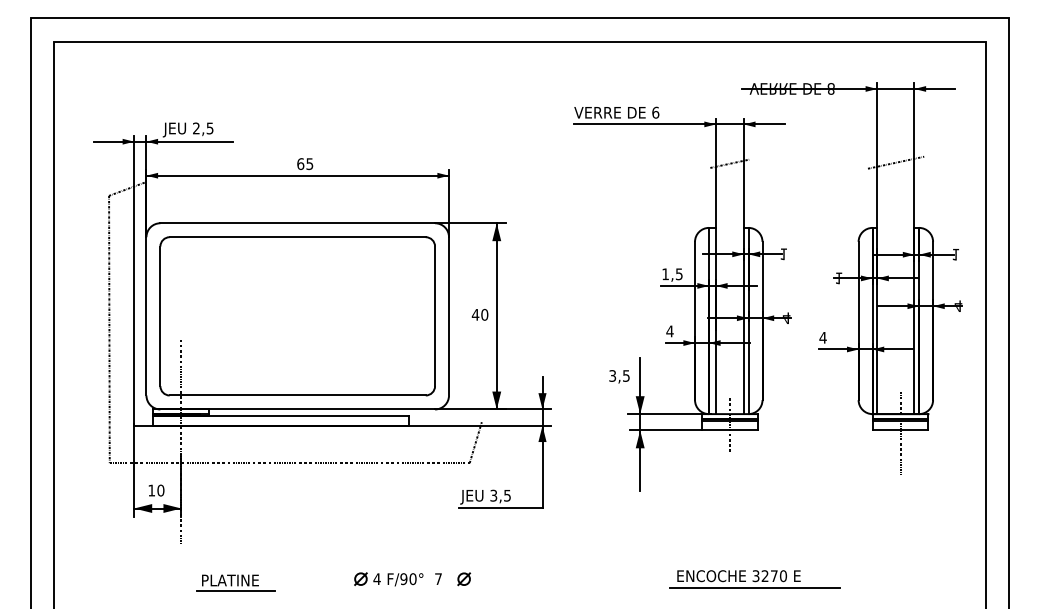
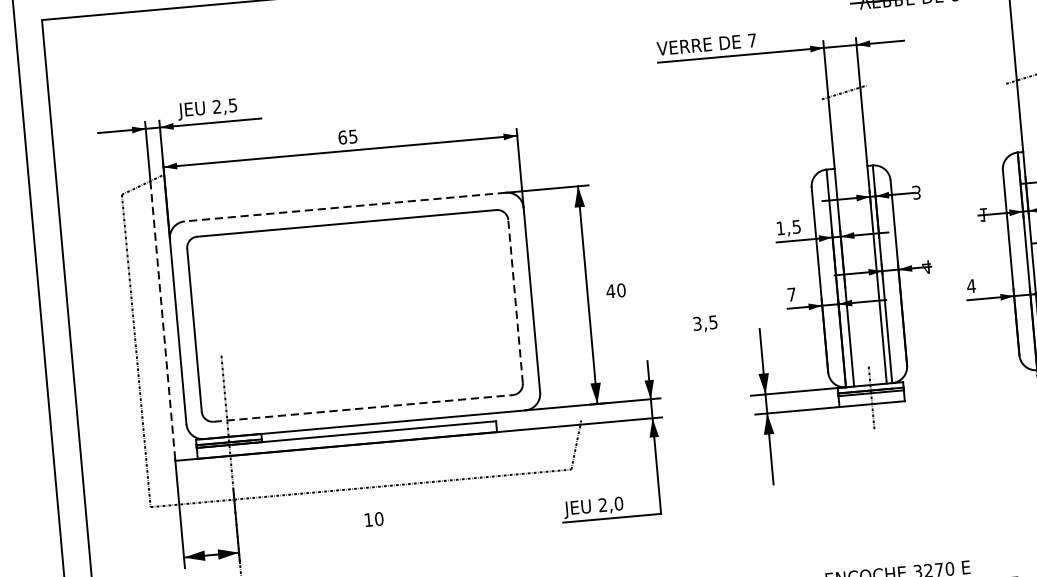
text: (655, 112) -> (751, 40), 6 -> 7
line: (297, 223) -> (345, 207), solid -> dashed
text: (783, 254) -> (916, 192), 1 -> 3
line: (134, 306) -> (163, 321), solid -> dashed
text: (479, 314) -> (615, 290), moved
line: (435, 316) -> (516, 301), solid -> dashed
text: (669, 331) -> (791, 294), 4 -> 7
text: (619, 376) -> (705, 323), moved
line: (298, 395) -> (364, 408), solid -> dashed
text: (156, 490) -> (374, 519), moved
text: (500, 495) -> (610, 504), 3,5 -> 2,0

